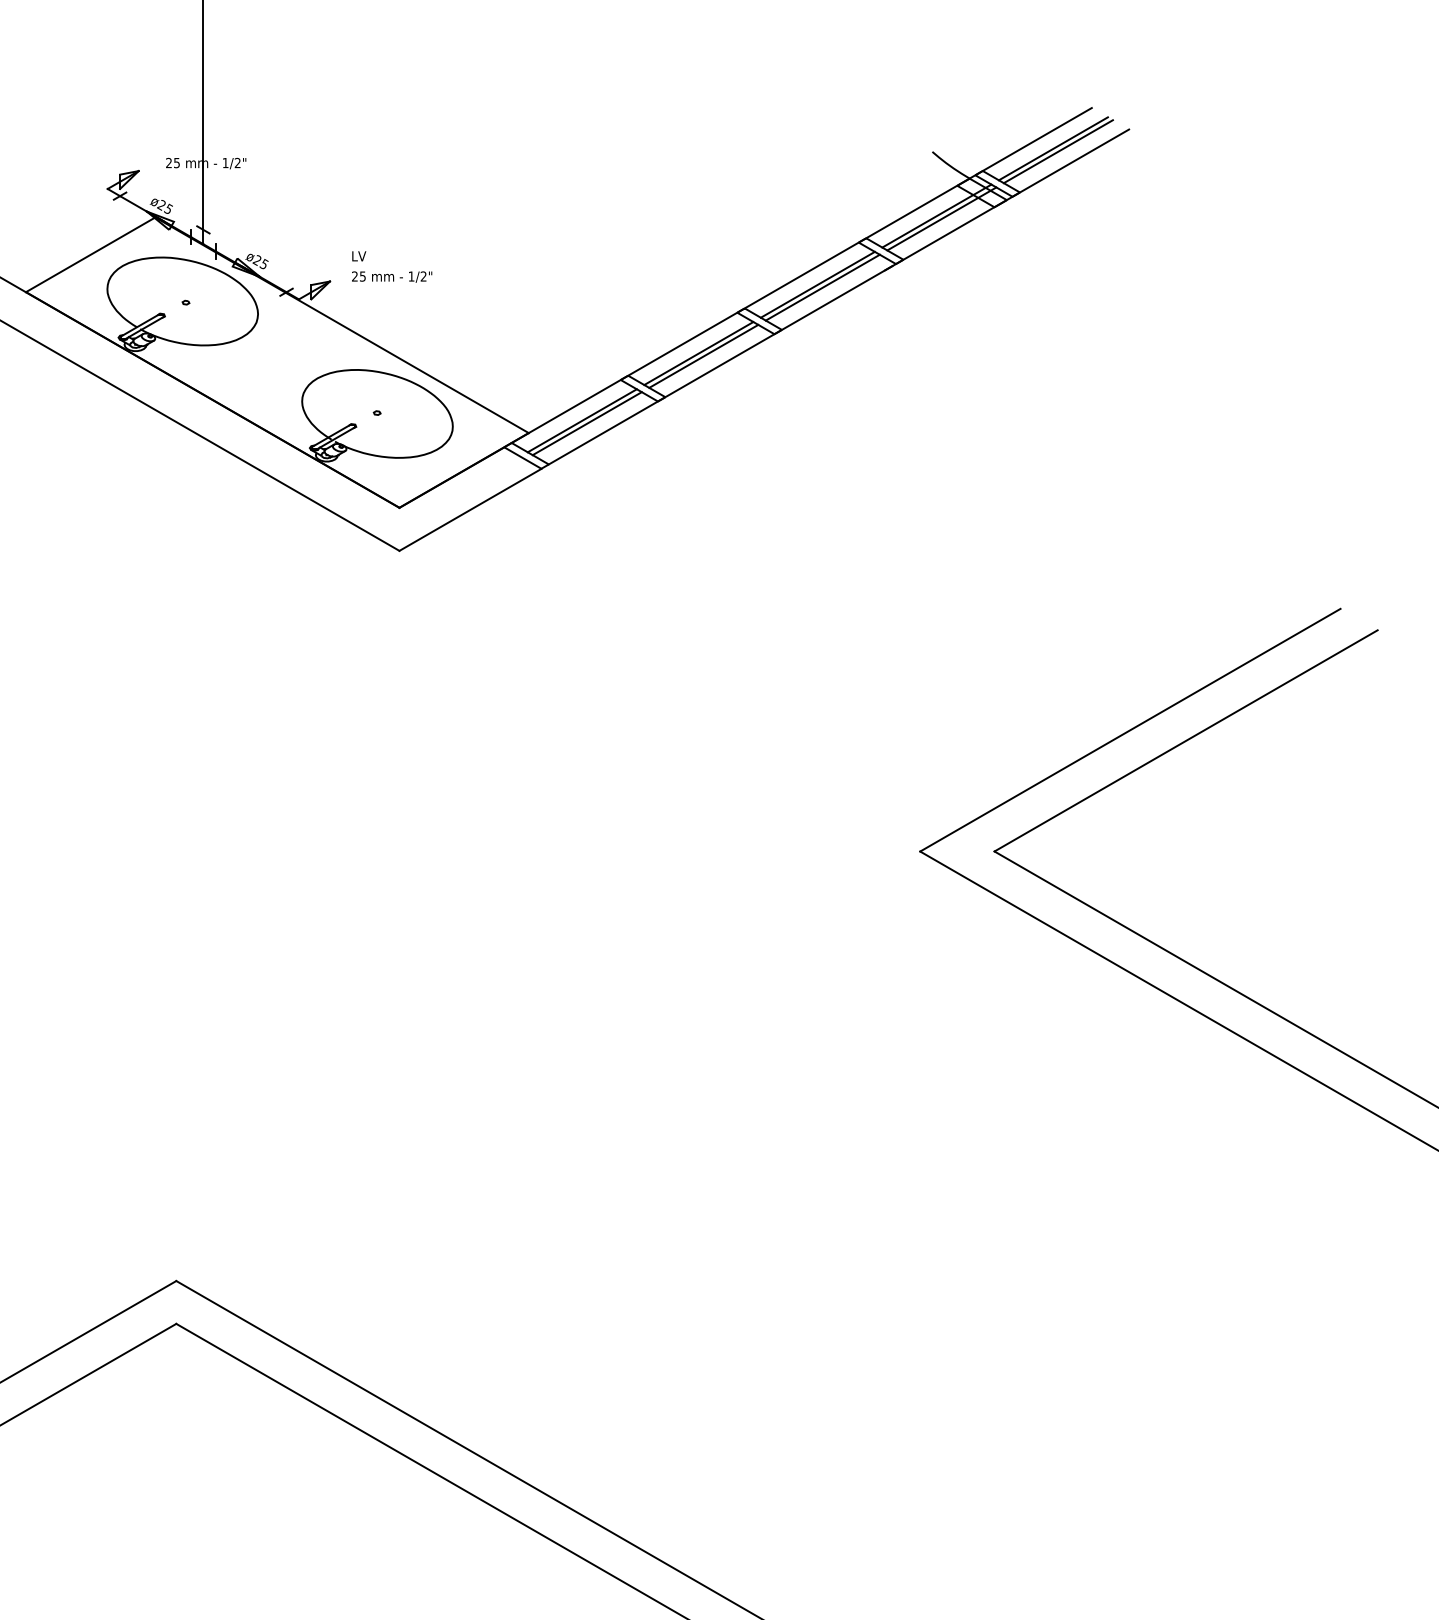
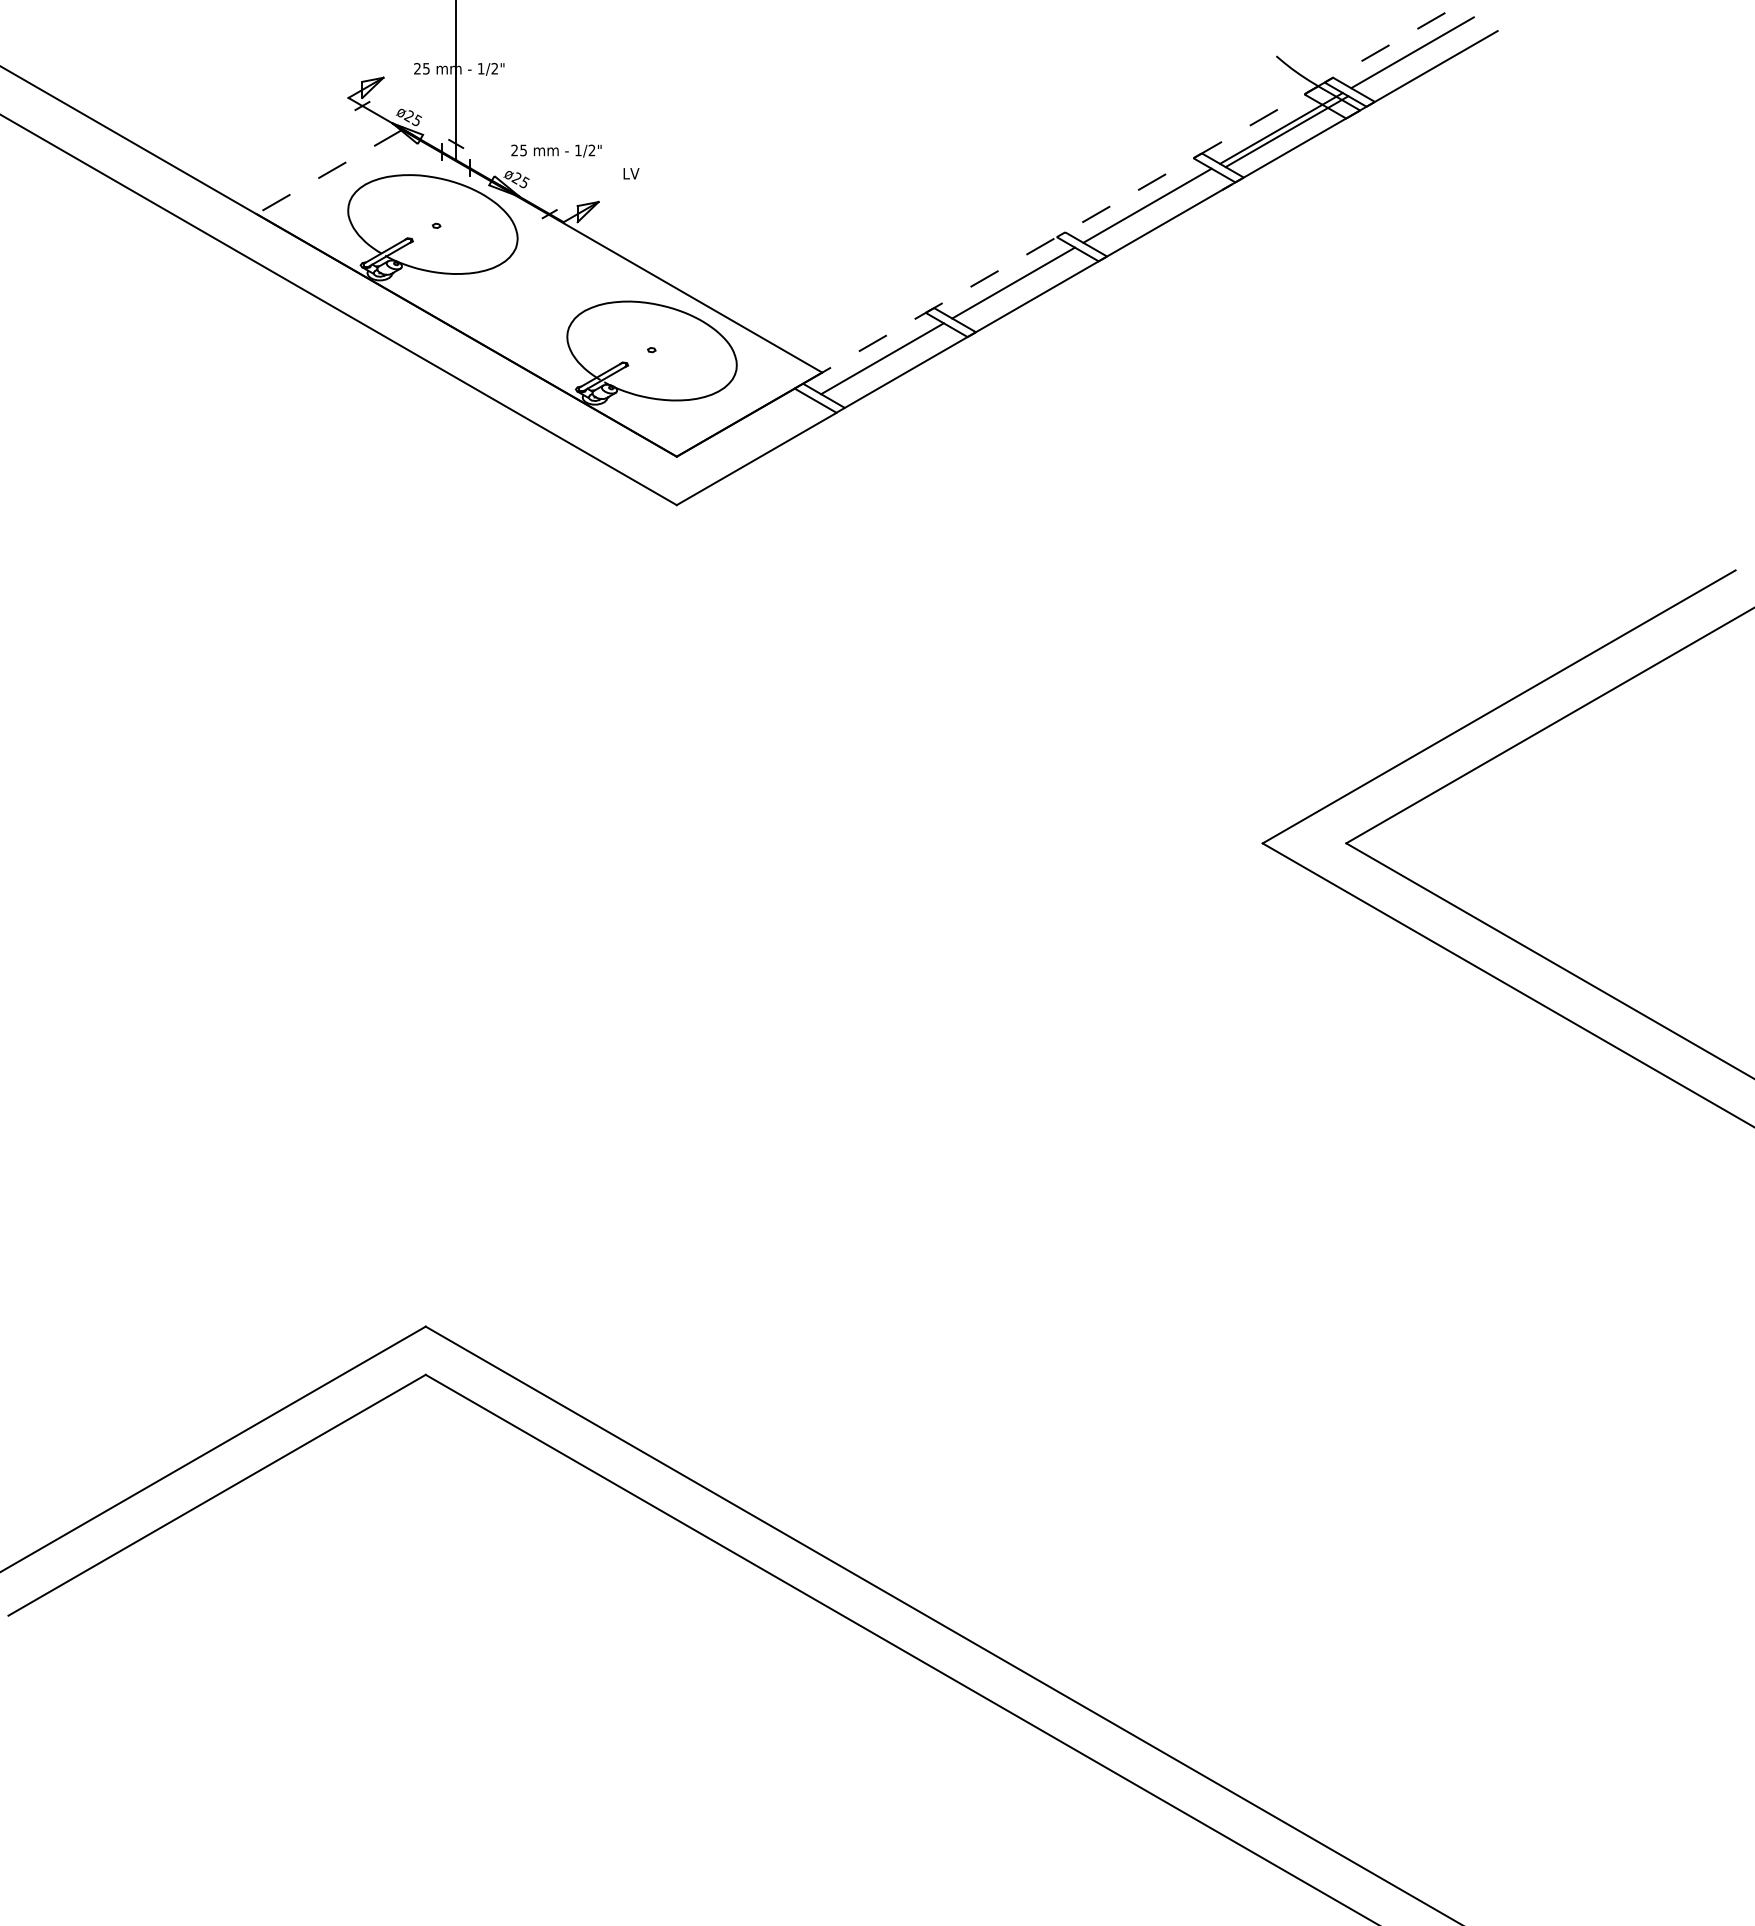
line: (1057, 151) -> (1417, 55), removed
line: (89, 255) -> (328, 172), solid -> dashed
line: (801, 275) -> (1129, 195), solid -> dashed
text: (392, 276) -> (556, 150), moved
line: (822, 287) -> (1152, 208), removed
line: (703, 355) -> (1018, 285), removed
line: (586, 423) -> (887, 361), removed

